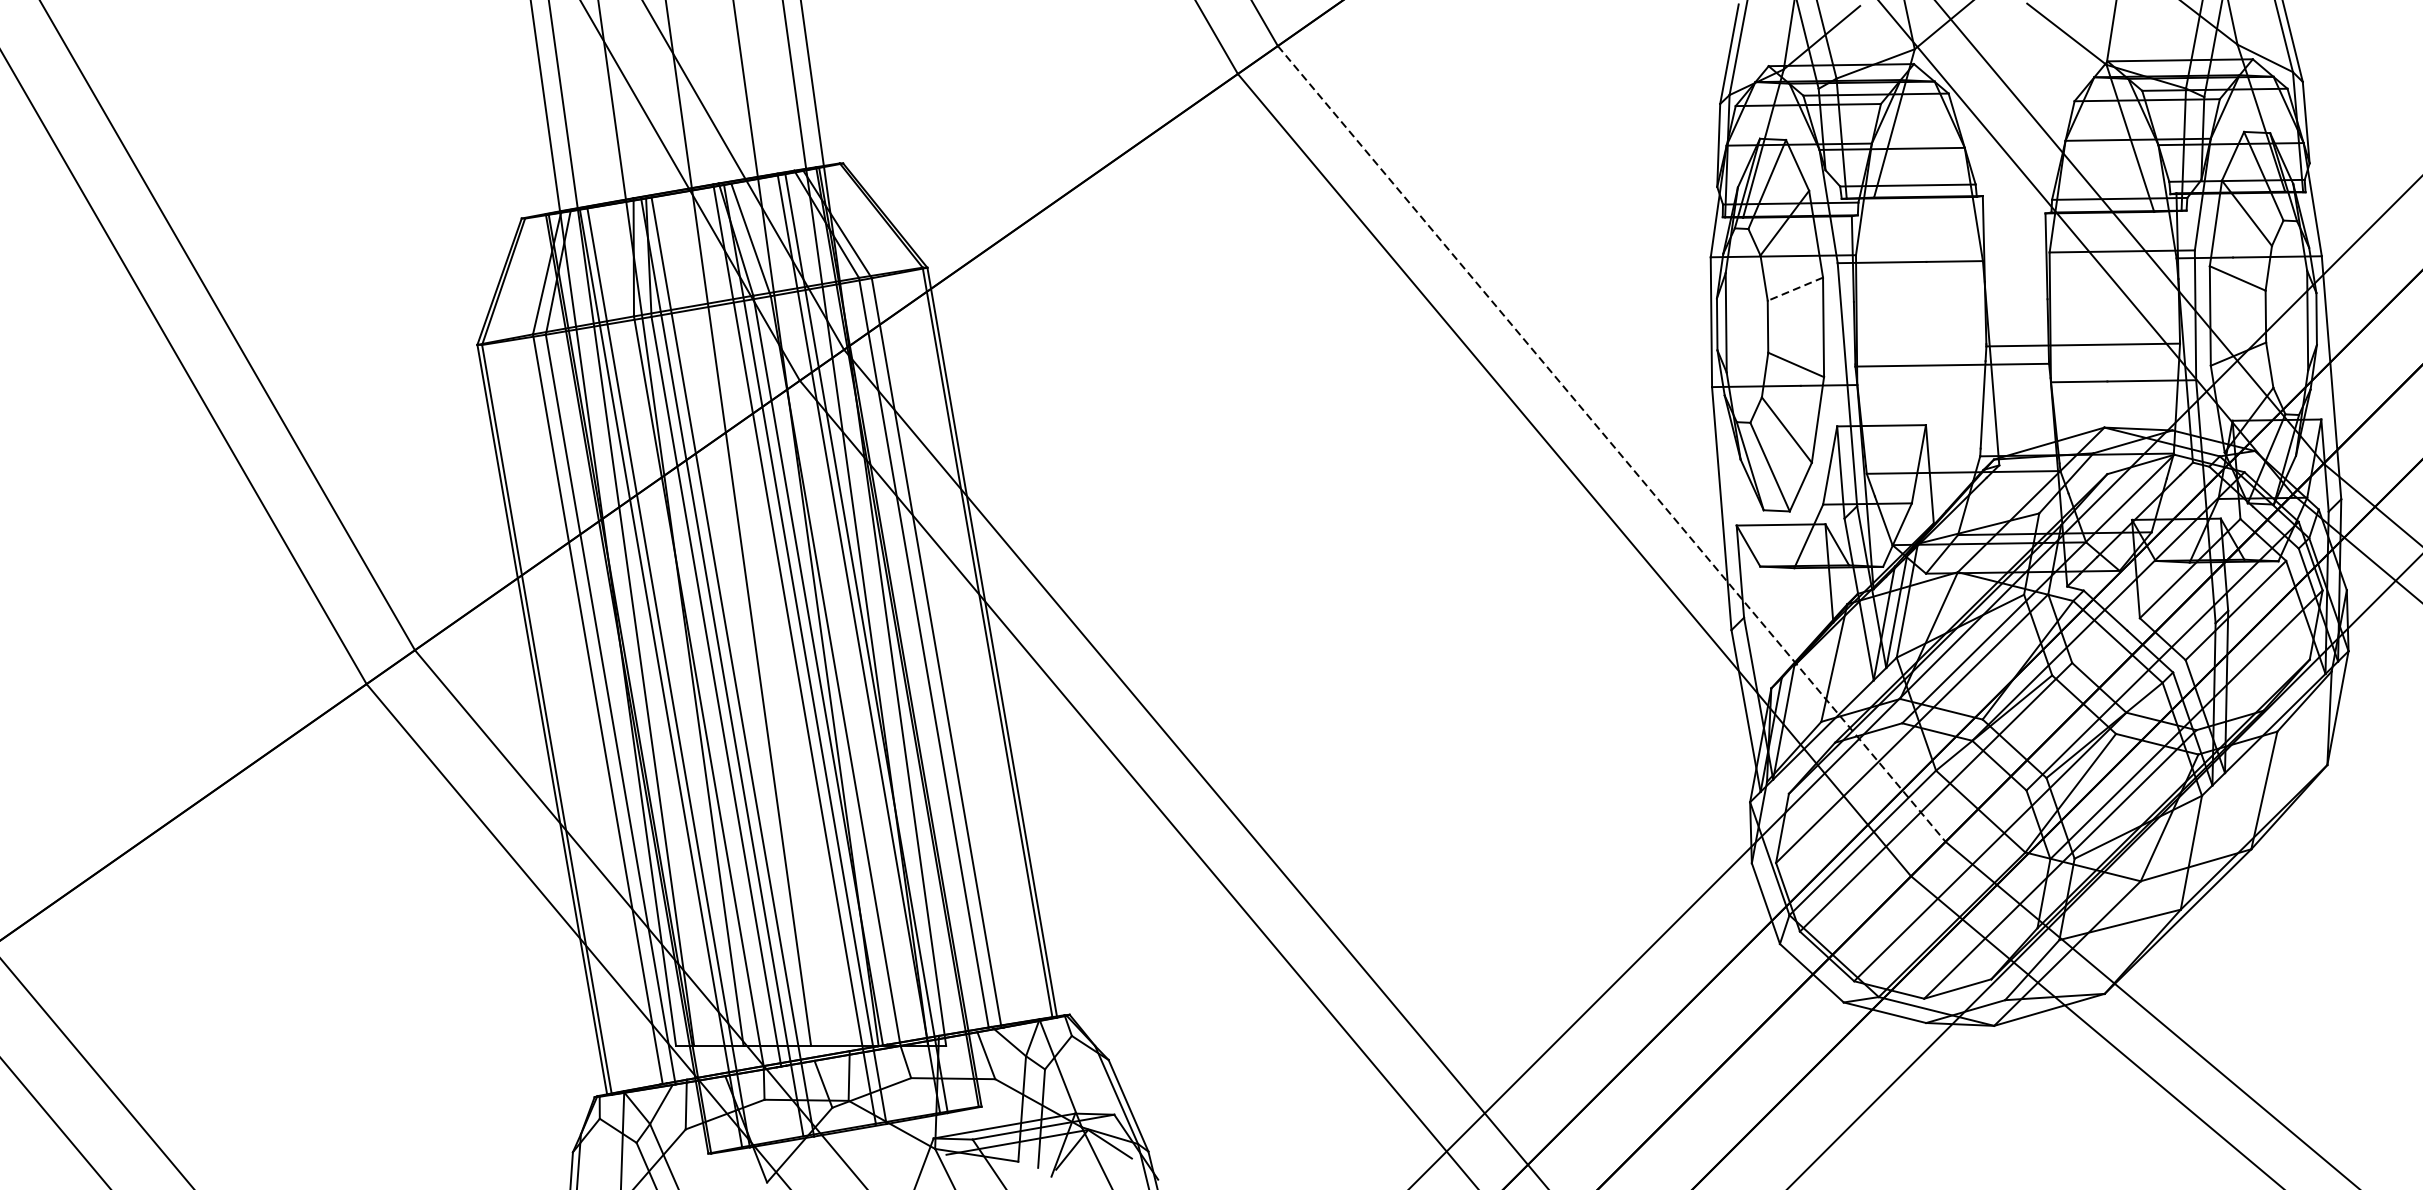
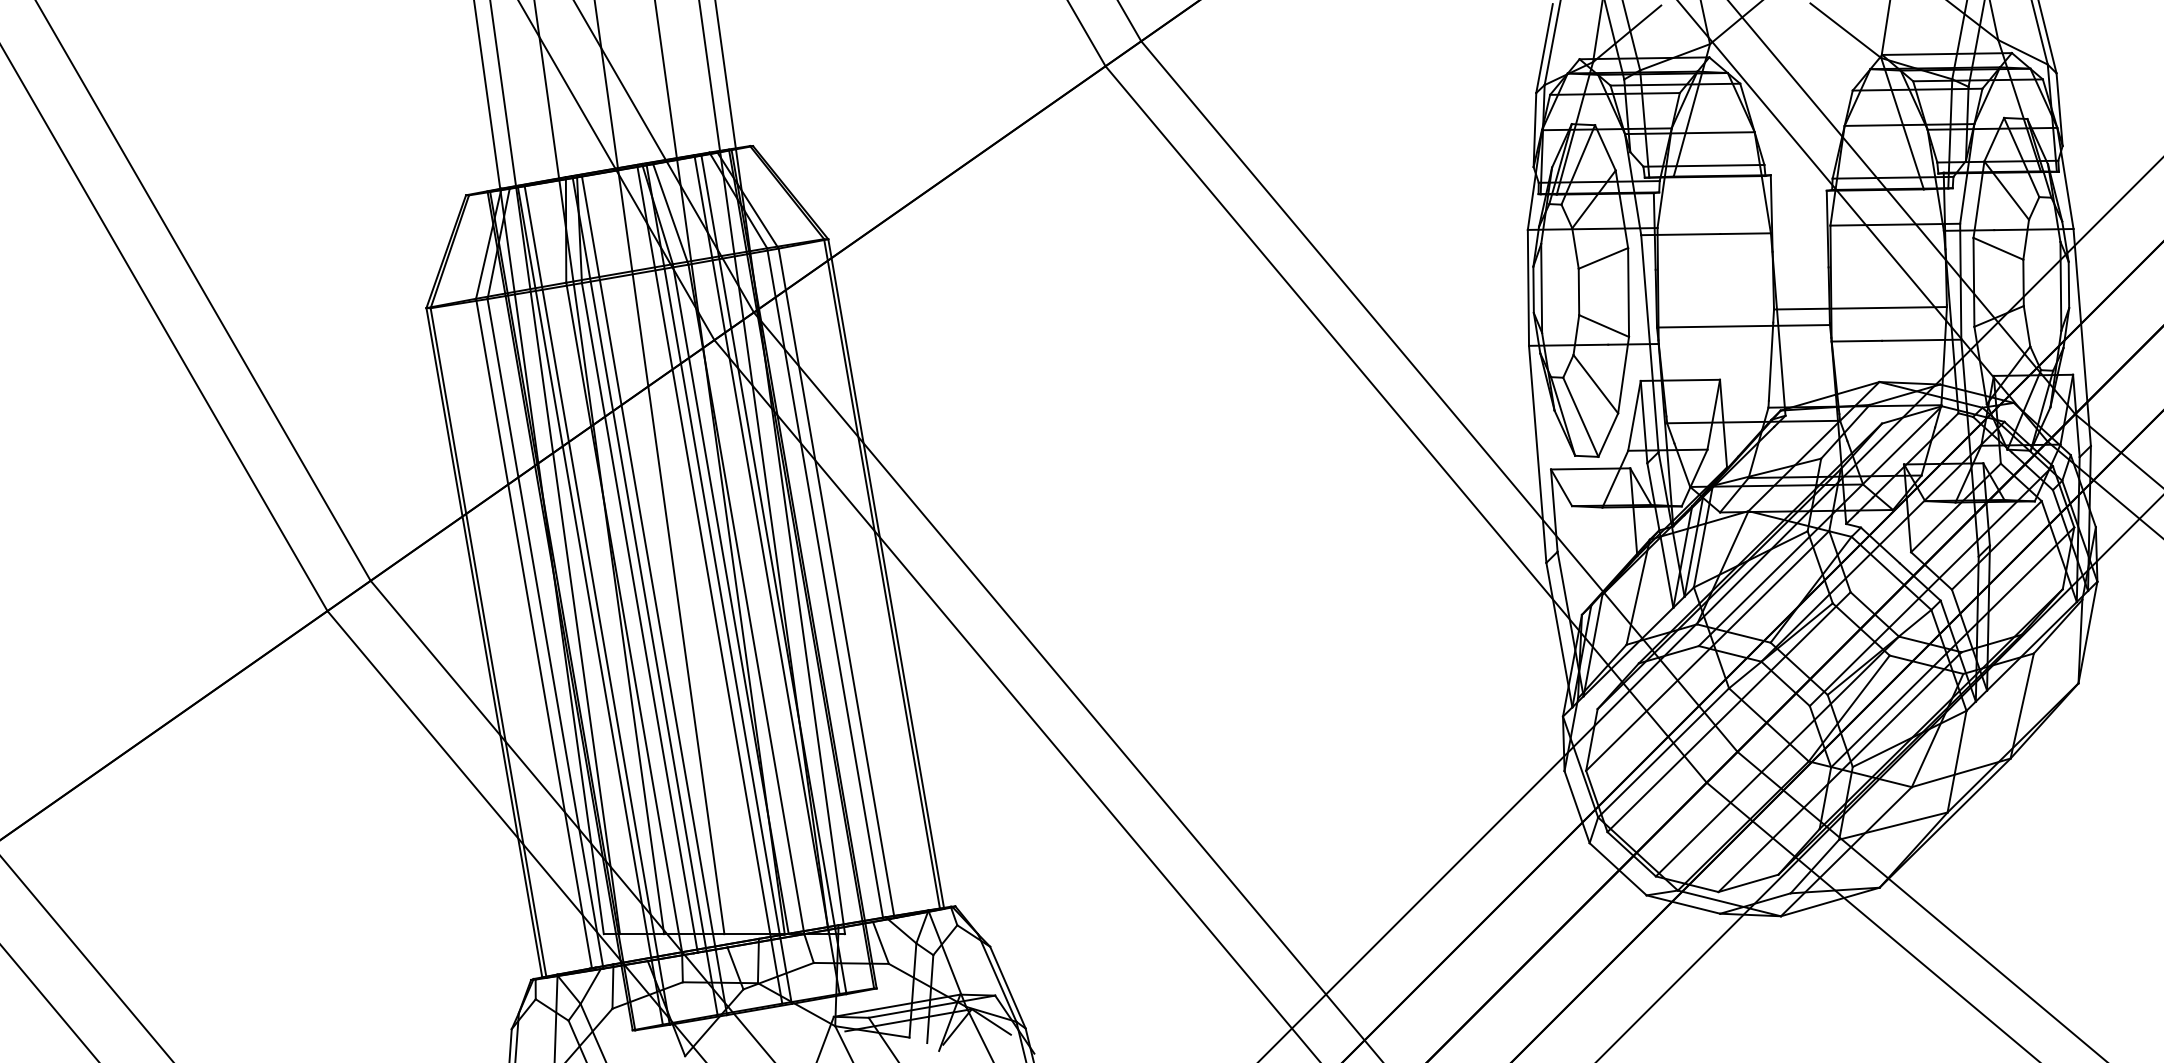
line: (1795, 289) -> (1603, 258), dashed -> solid
line: (1611, 443) -> (1439, 396), dashed -> solid

